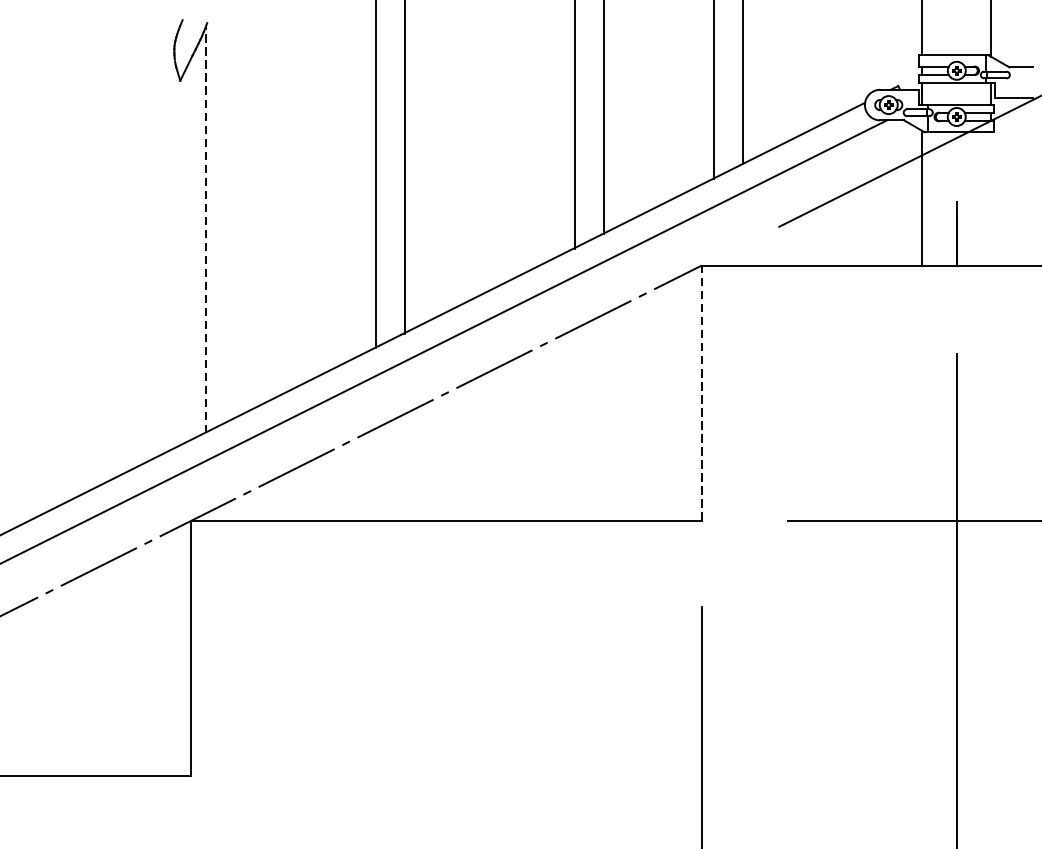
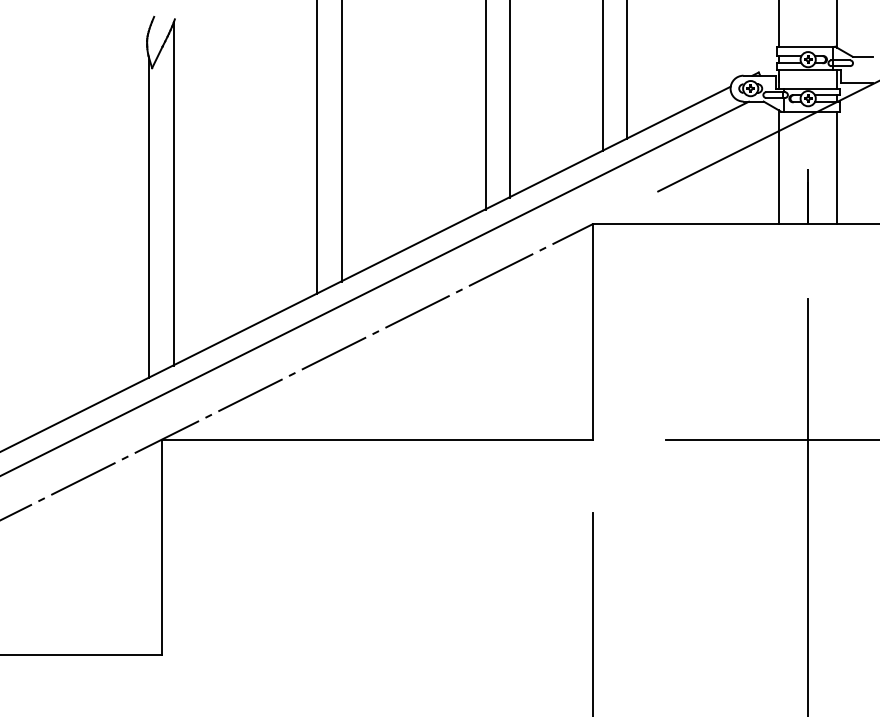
line: (991, 198) -> (837, 167), added
line: (205, 230) -> (173, 194), dashed -> solid
line: (177, 258) -> (149, 218), added
line: (701, 393) -> (592, 332), dashed -> solid

